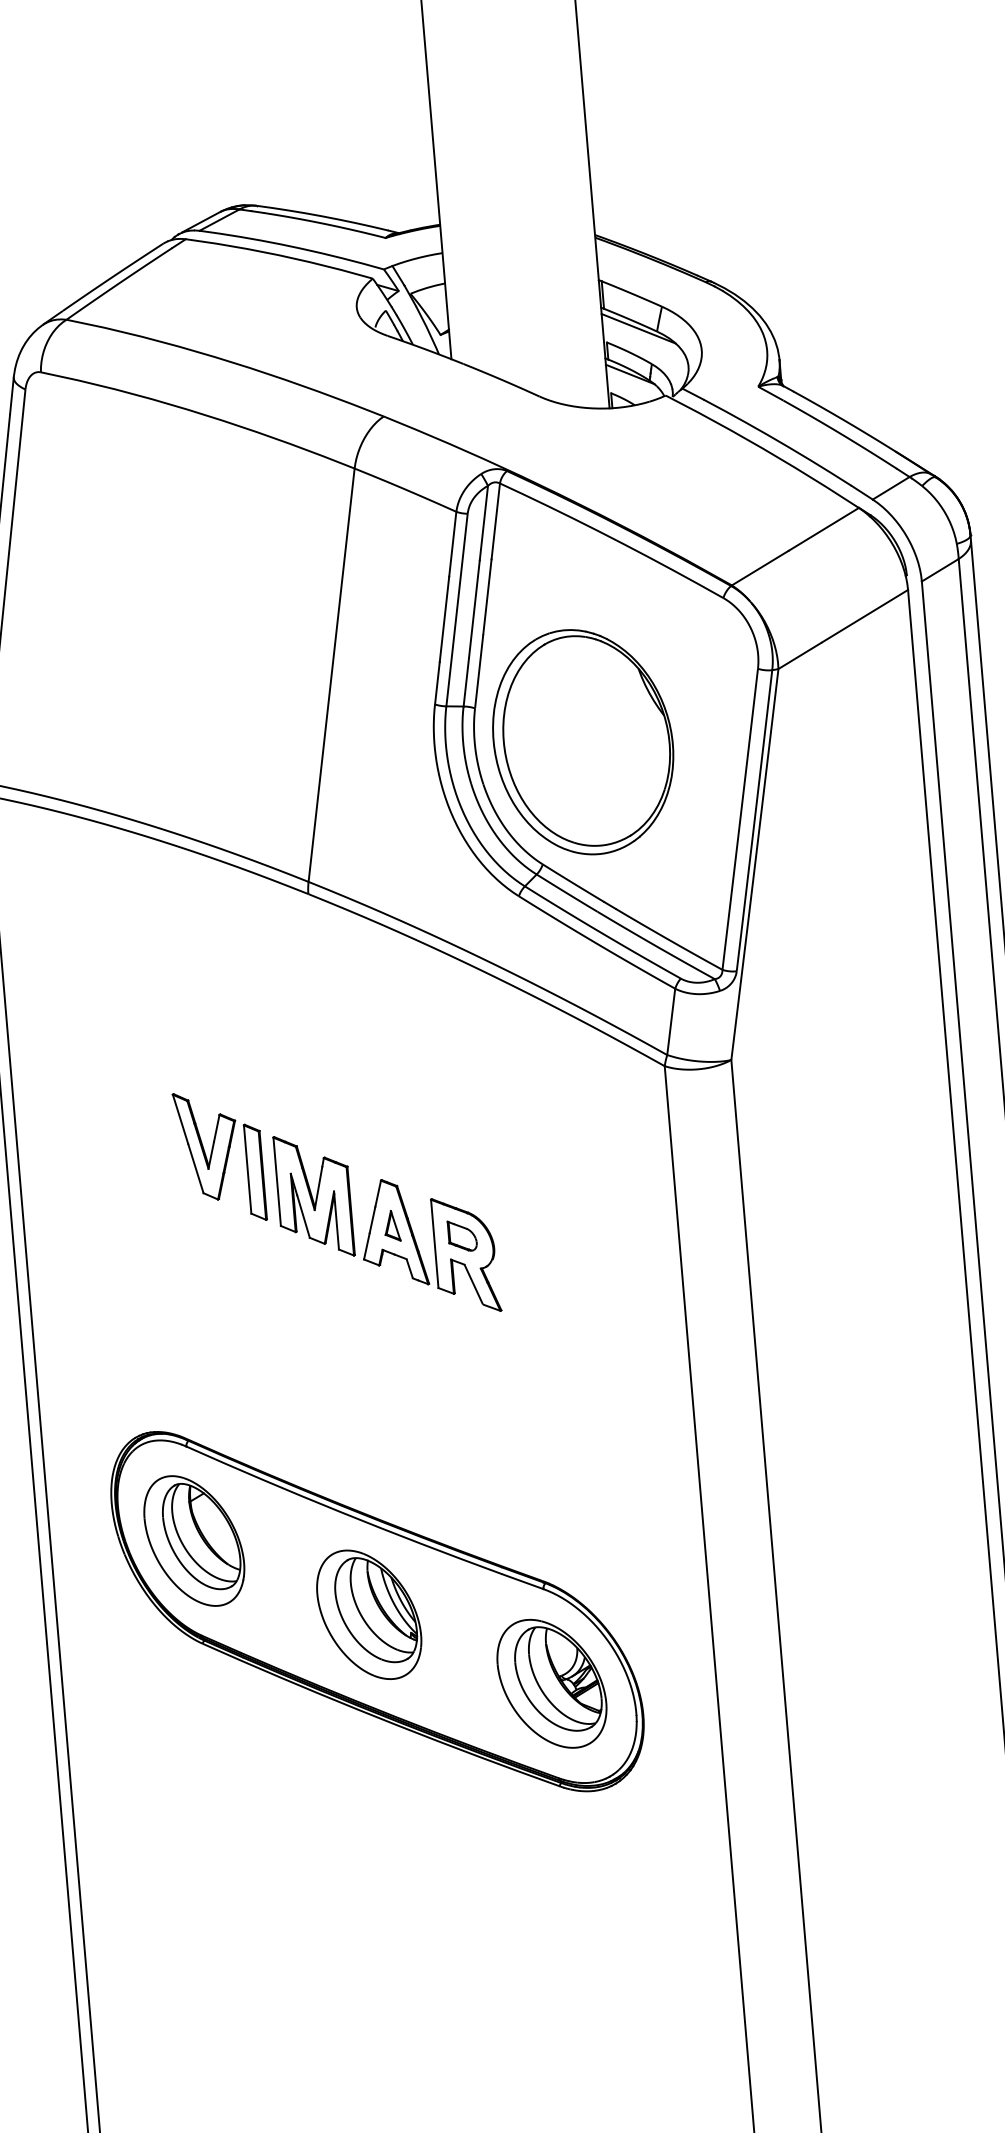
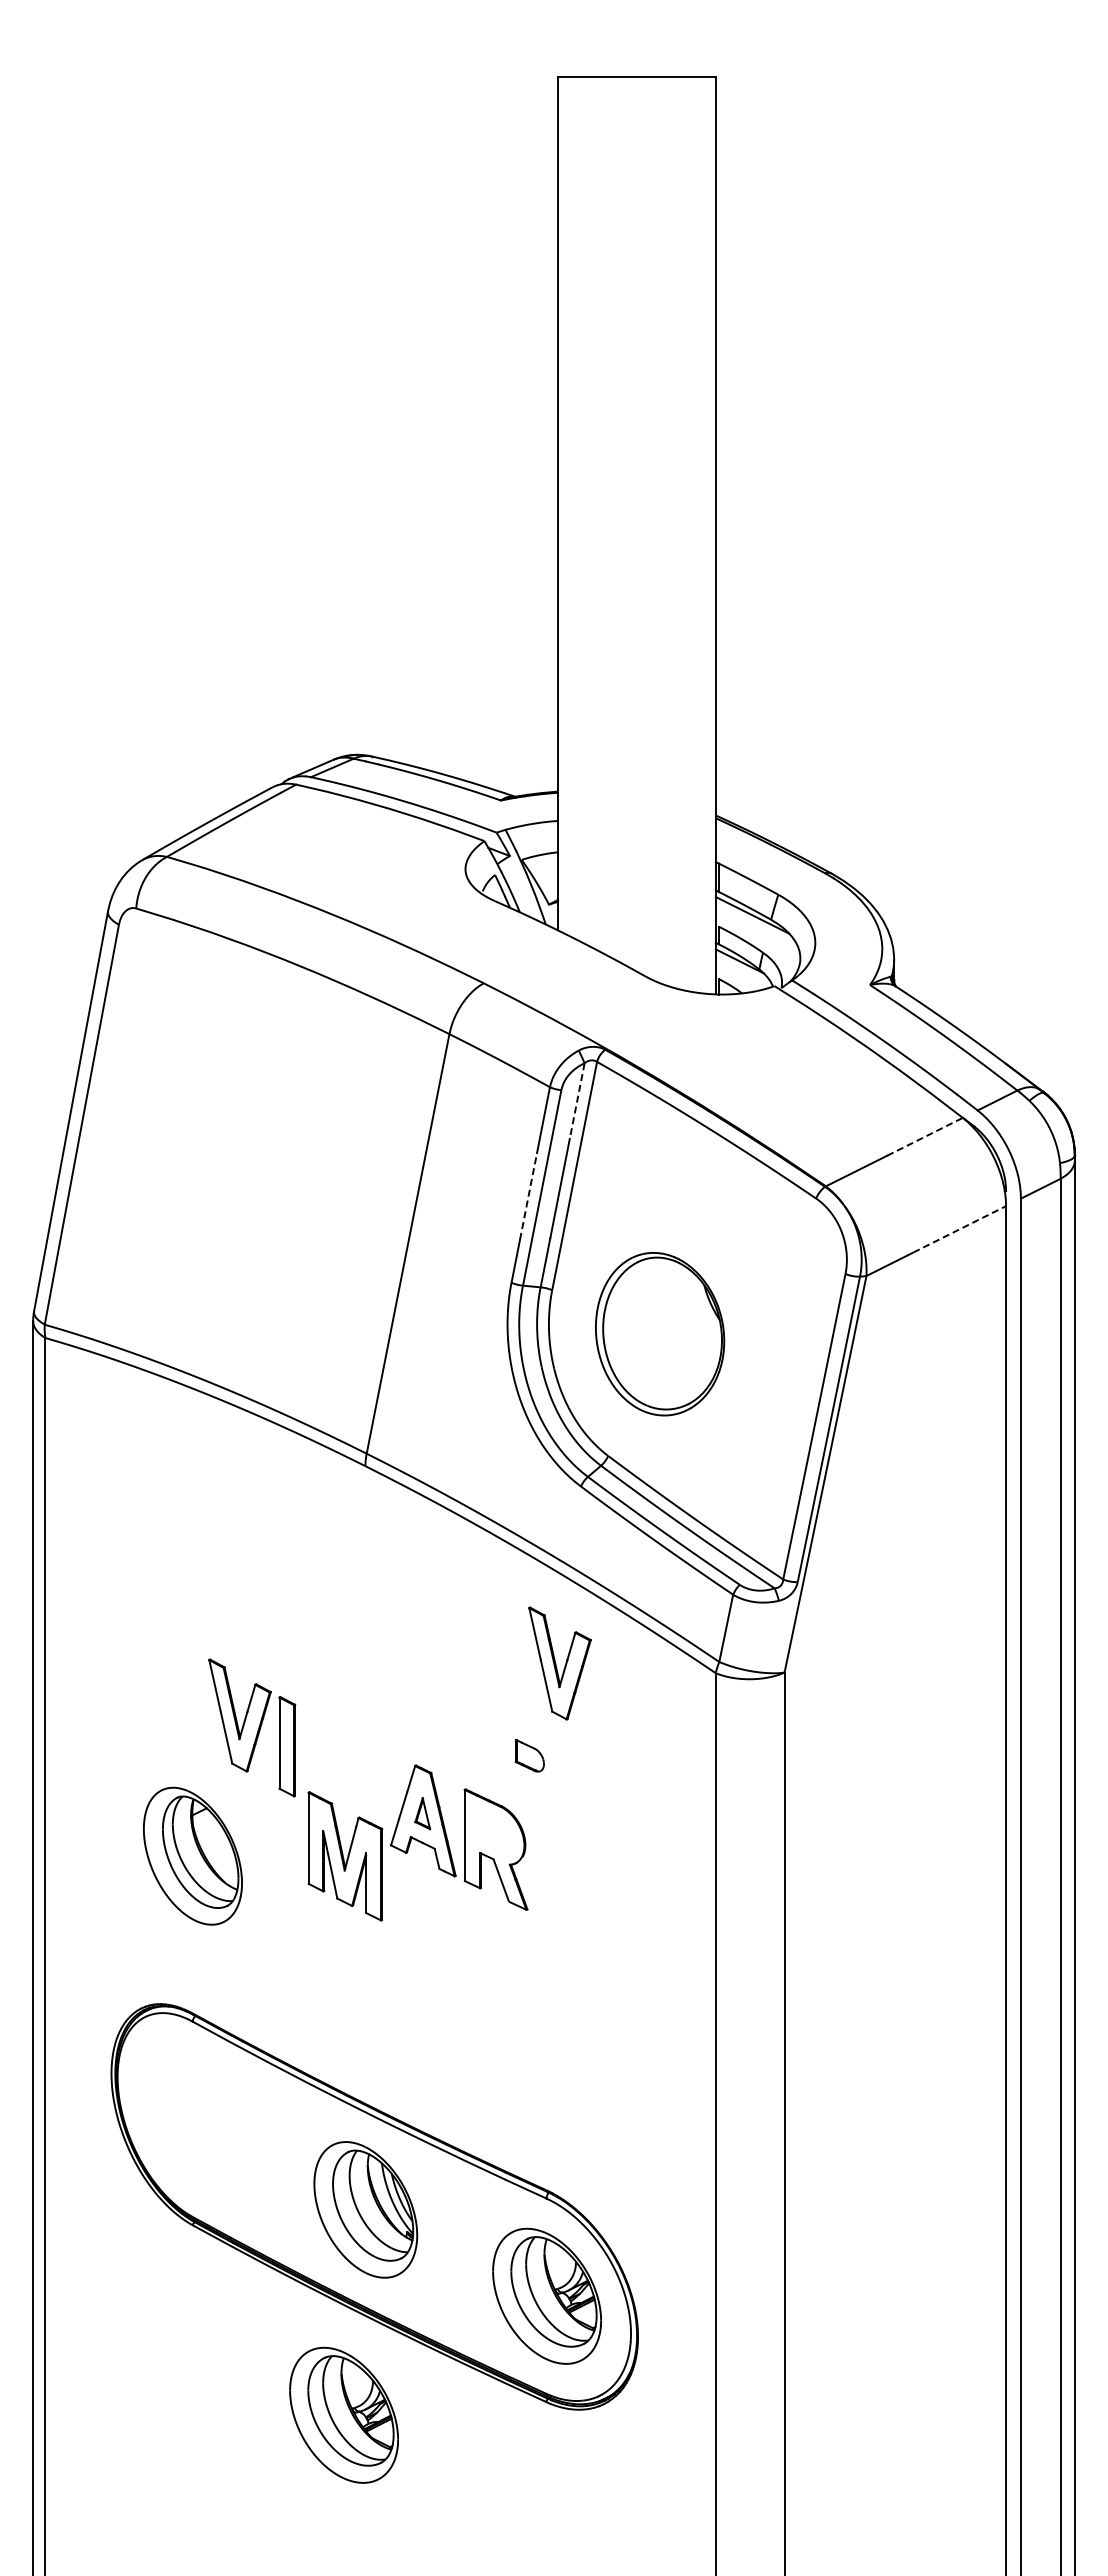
line: (484, 523) -> (577, 1101), solid -> dashed
line: (824, 529) -> (925, 1136), solid -> dashed
line: (864, 616) -> (959, 1229), solid -> dashed
line: (444, 618) -> (528, 1195), solid -> dashed
part: (582, 742) -> (659, 1334), size x0.7
part: (512, 1069) -> (559, 1663), added
part: (314, 1196) -> (345, 1856), moved
part: (462, 1235) -> (529, 1755), moved
part: (193, 1540) -> (192, 1855), moved
part: (364, 1814) -> (343, 2414), added

